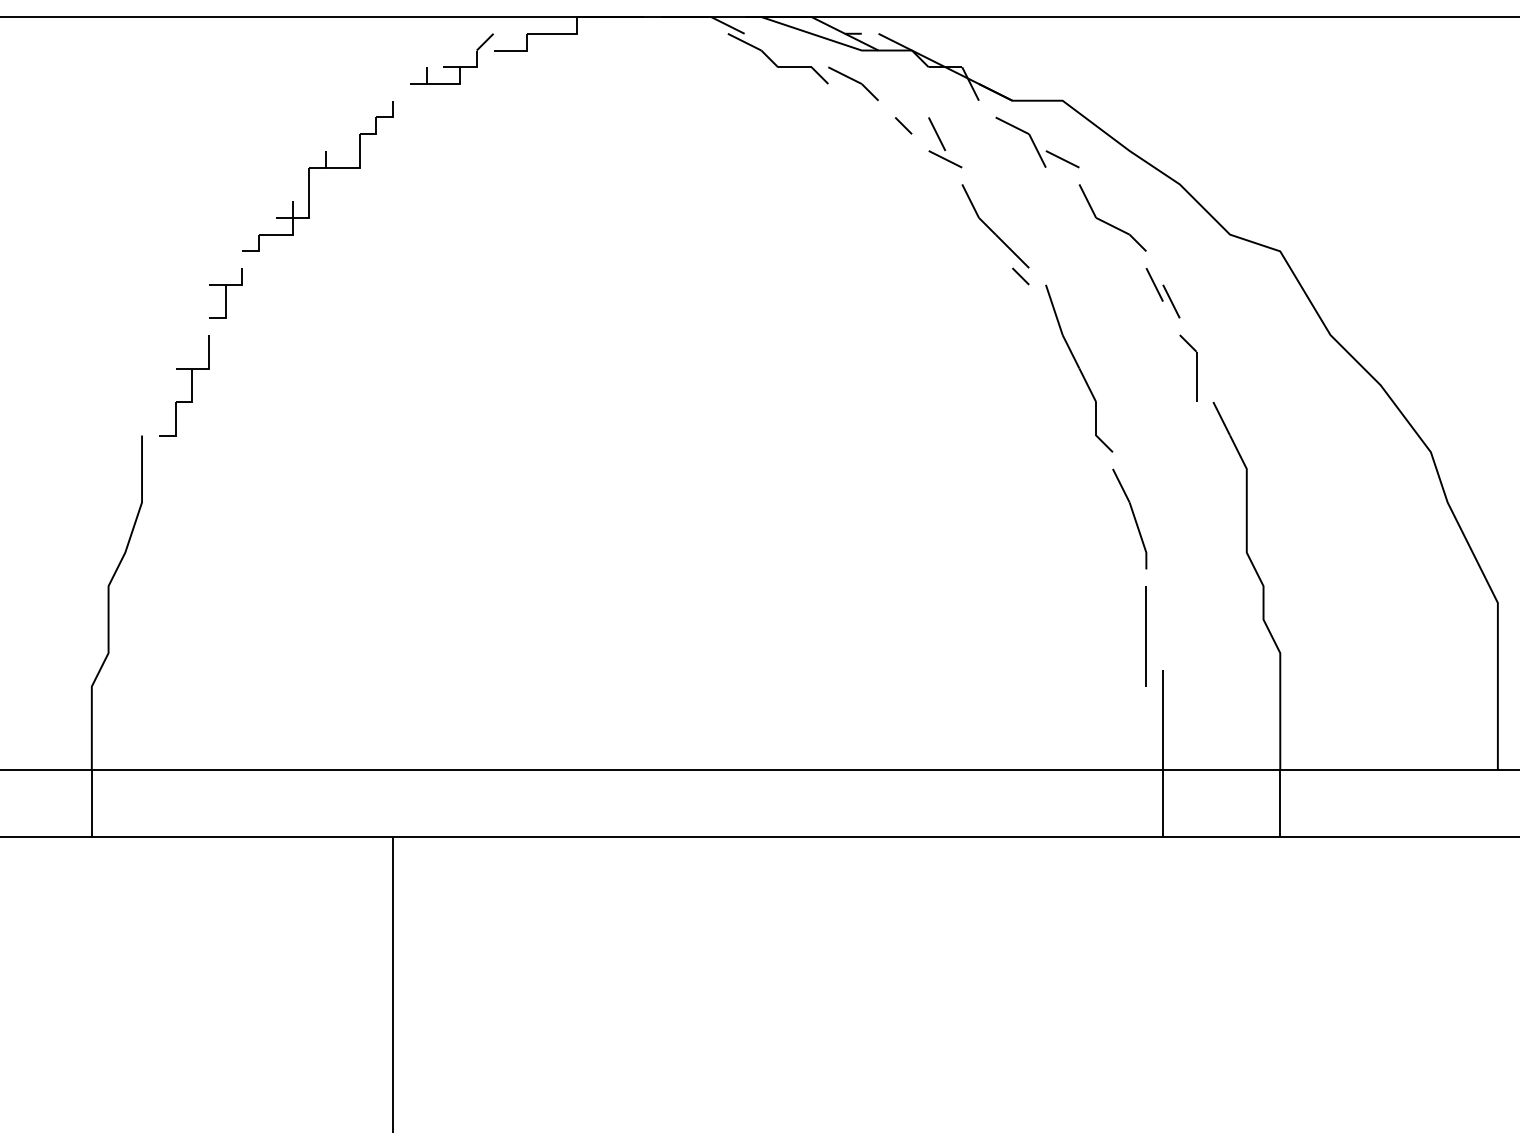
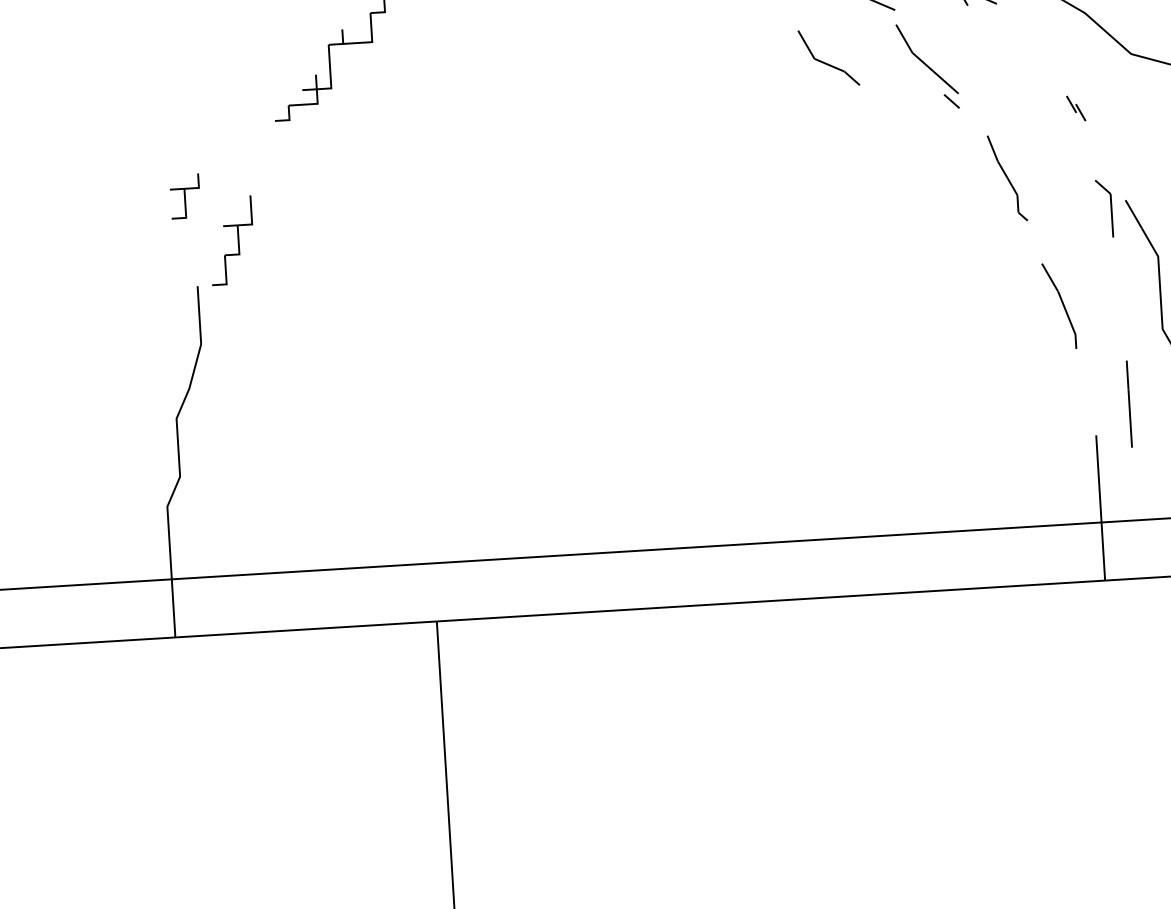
part: (1109, 223) -> (826, 62), moved
part: (225, 293) -> (184, 196), moved
part: (1162, 293) -> (1075, 108), size x0.6
part: (1196, 367) -> (1111, 207), moved
part: (1079, 368) -> (1007, 178), size x0.6
line: (1145, 636) -> (1128, 404), moved

